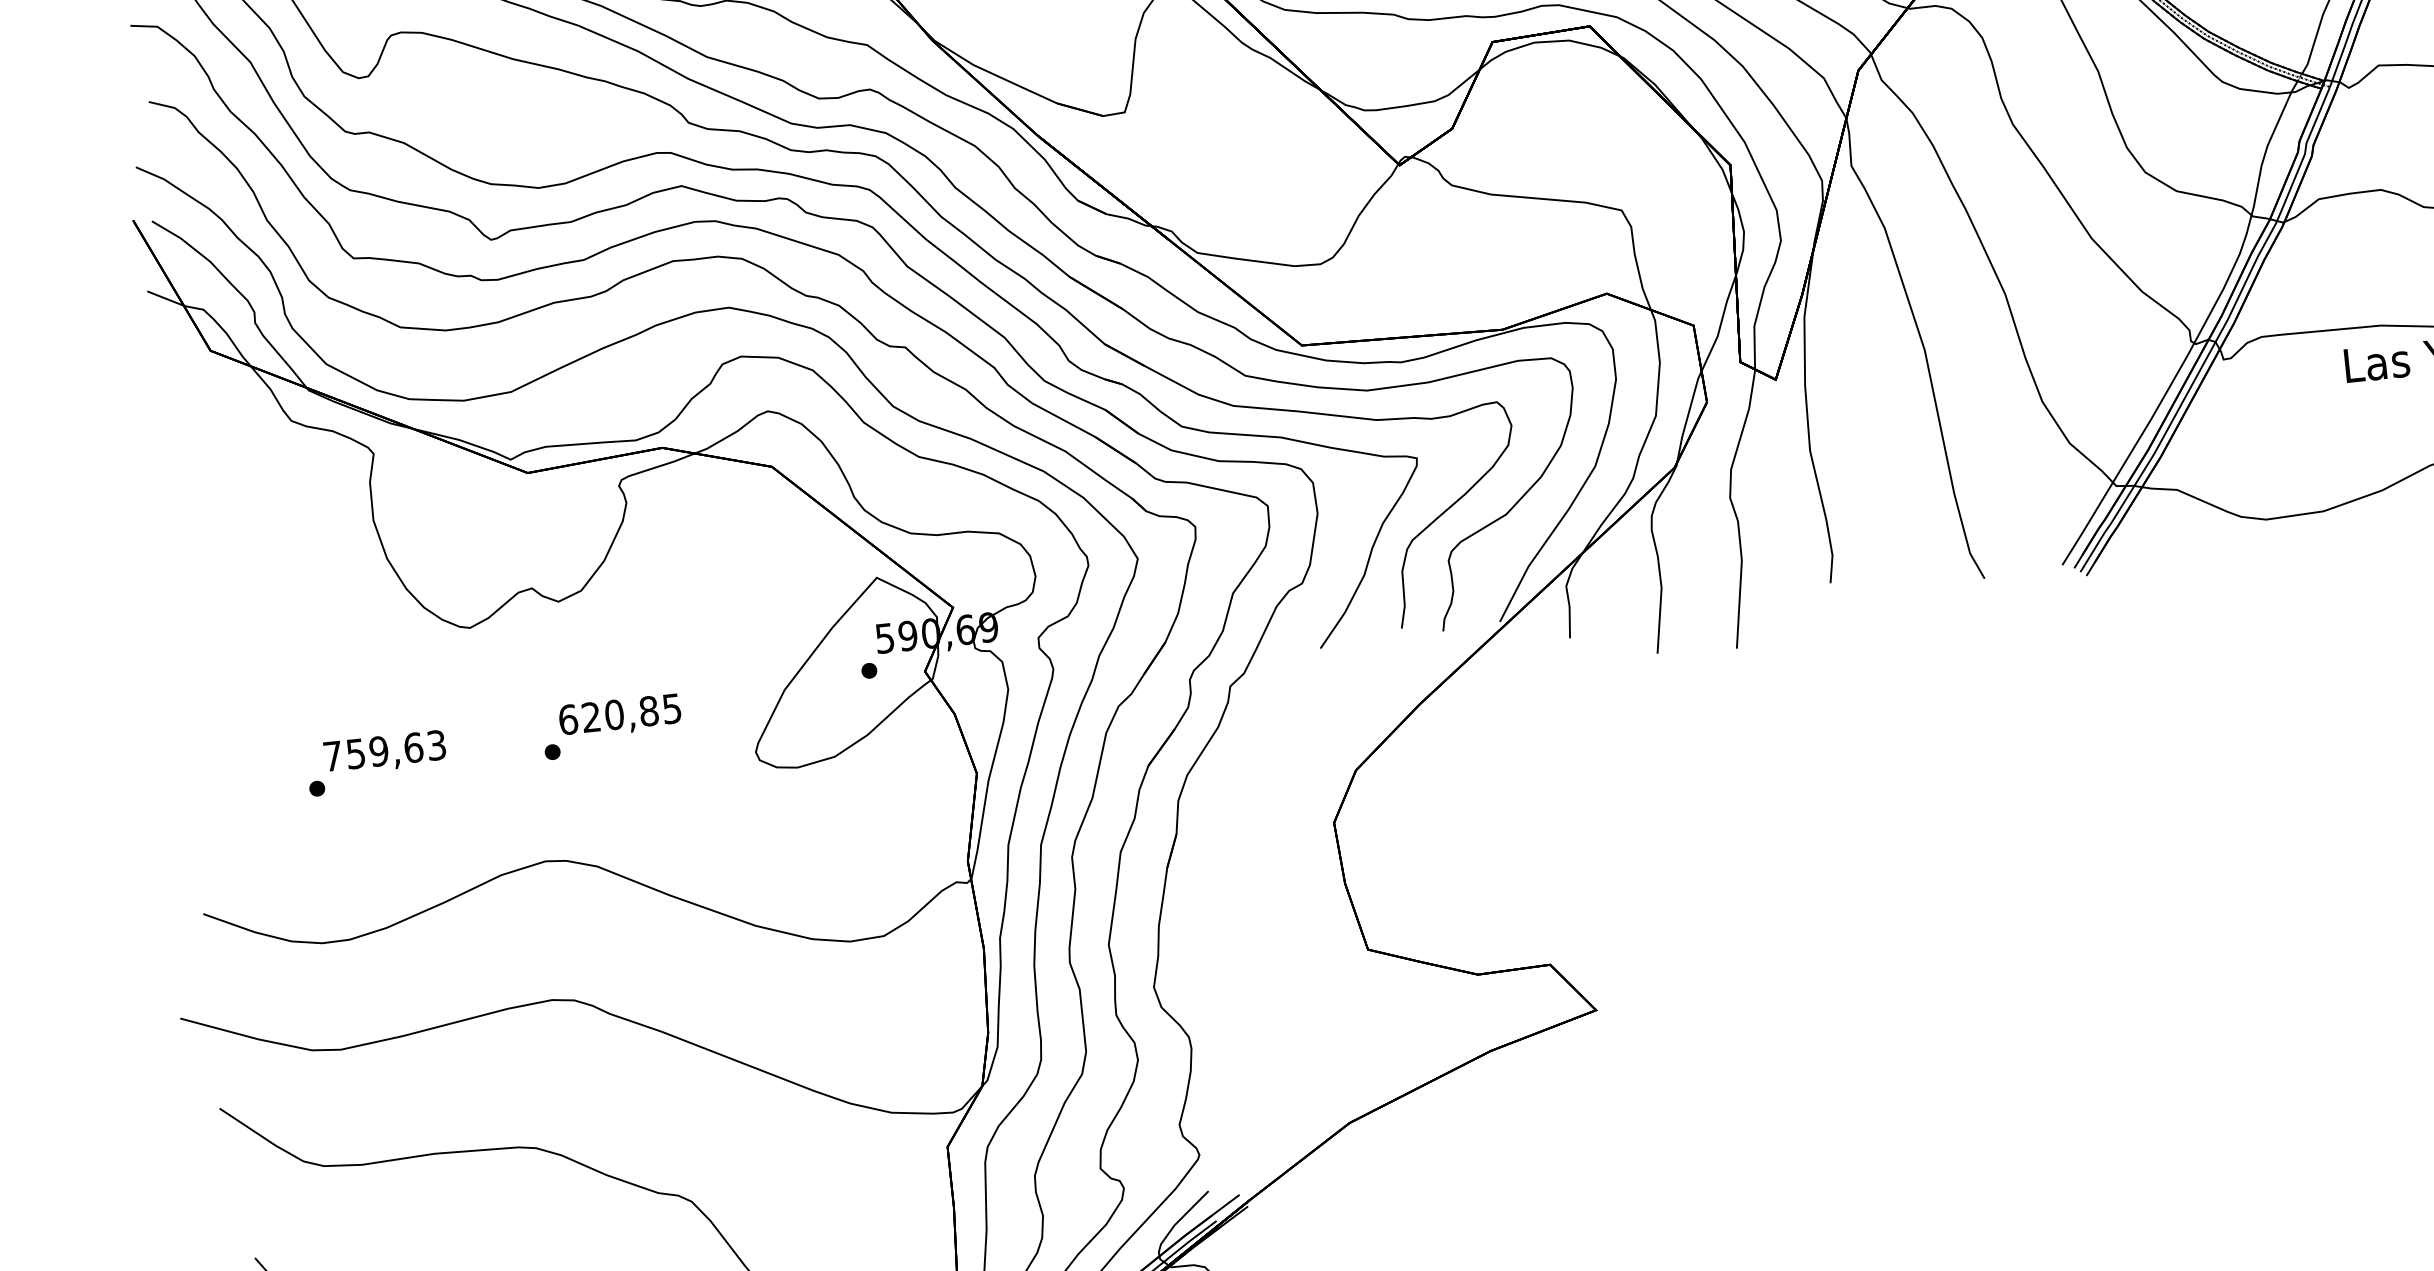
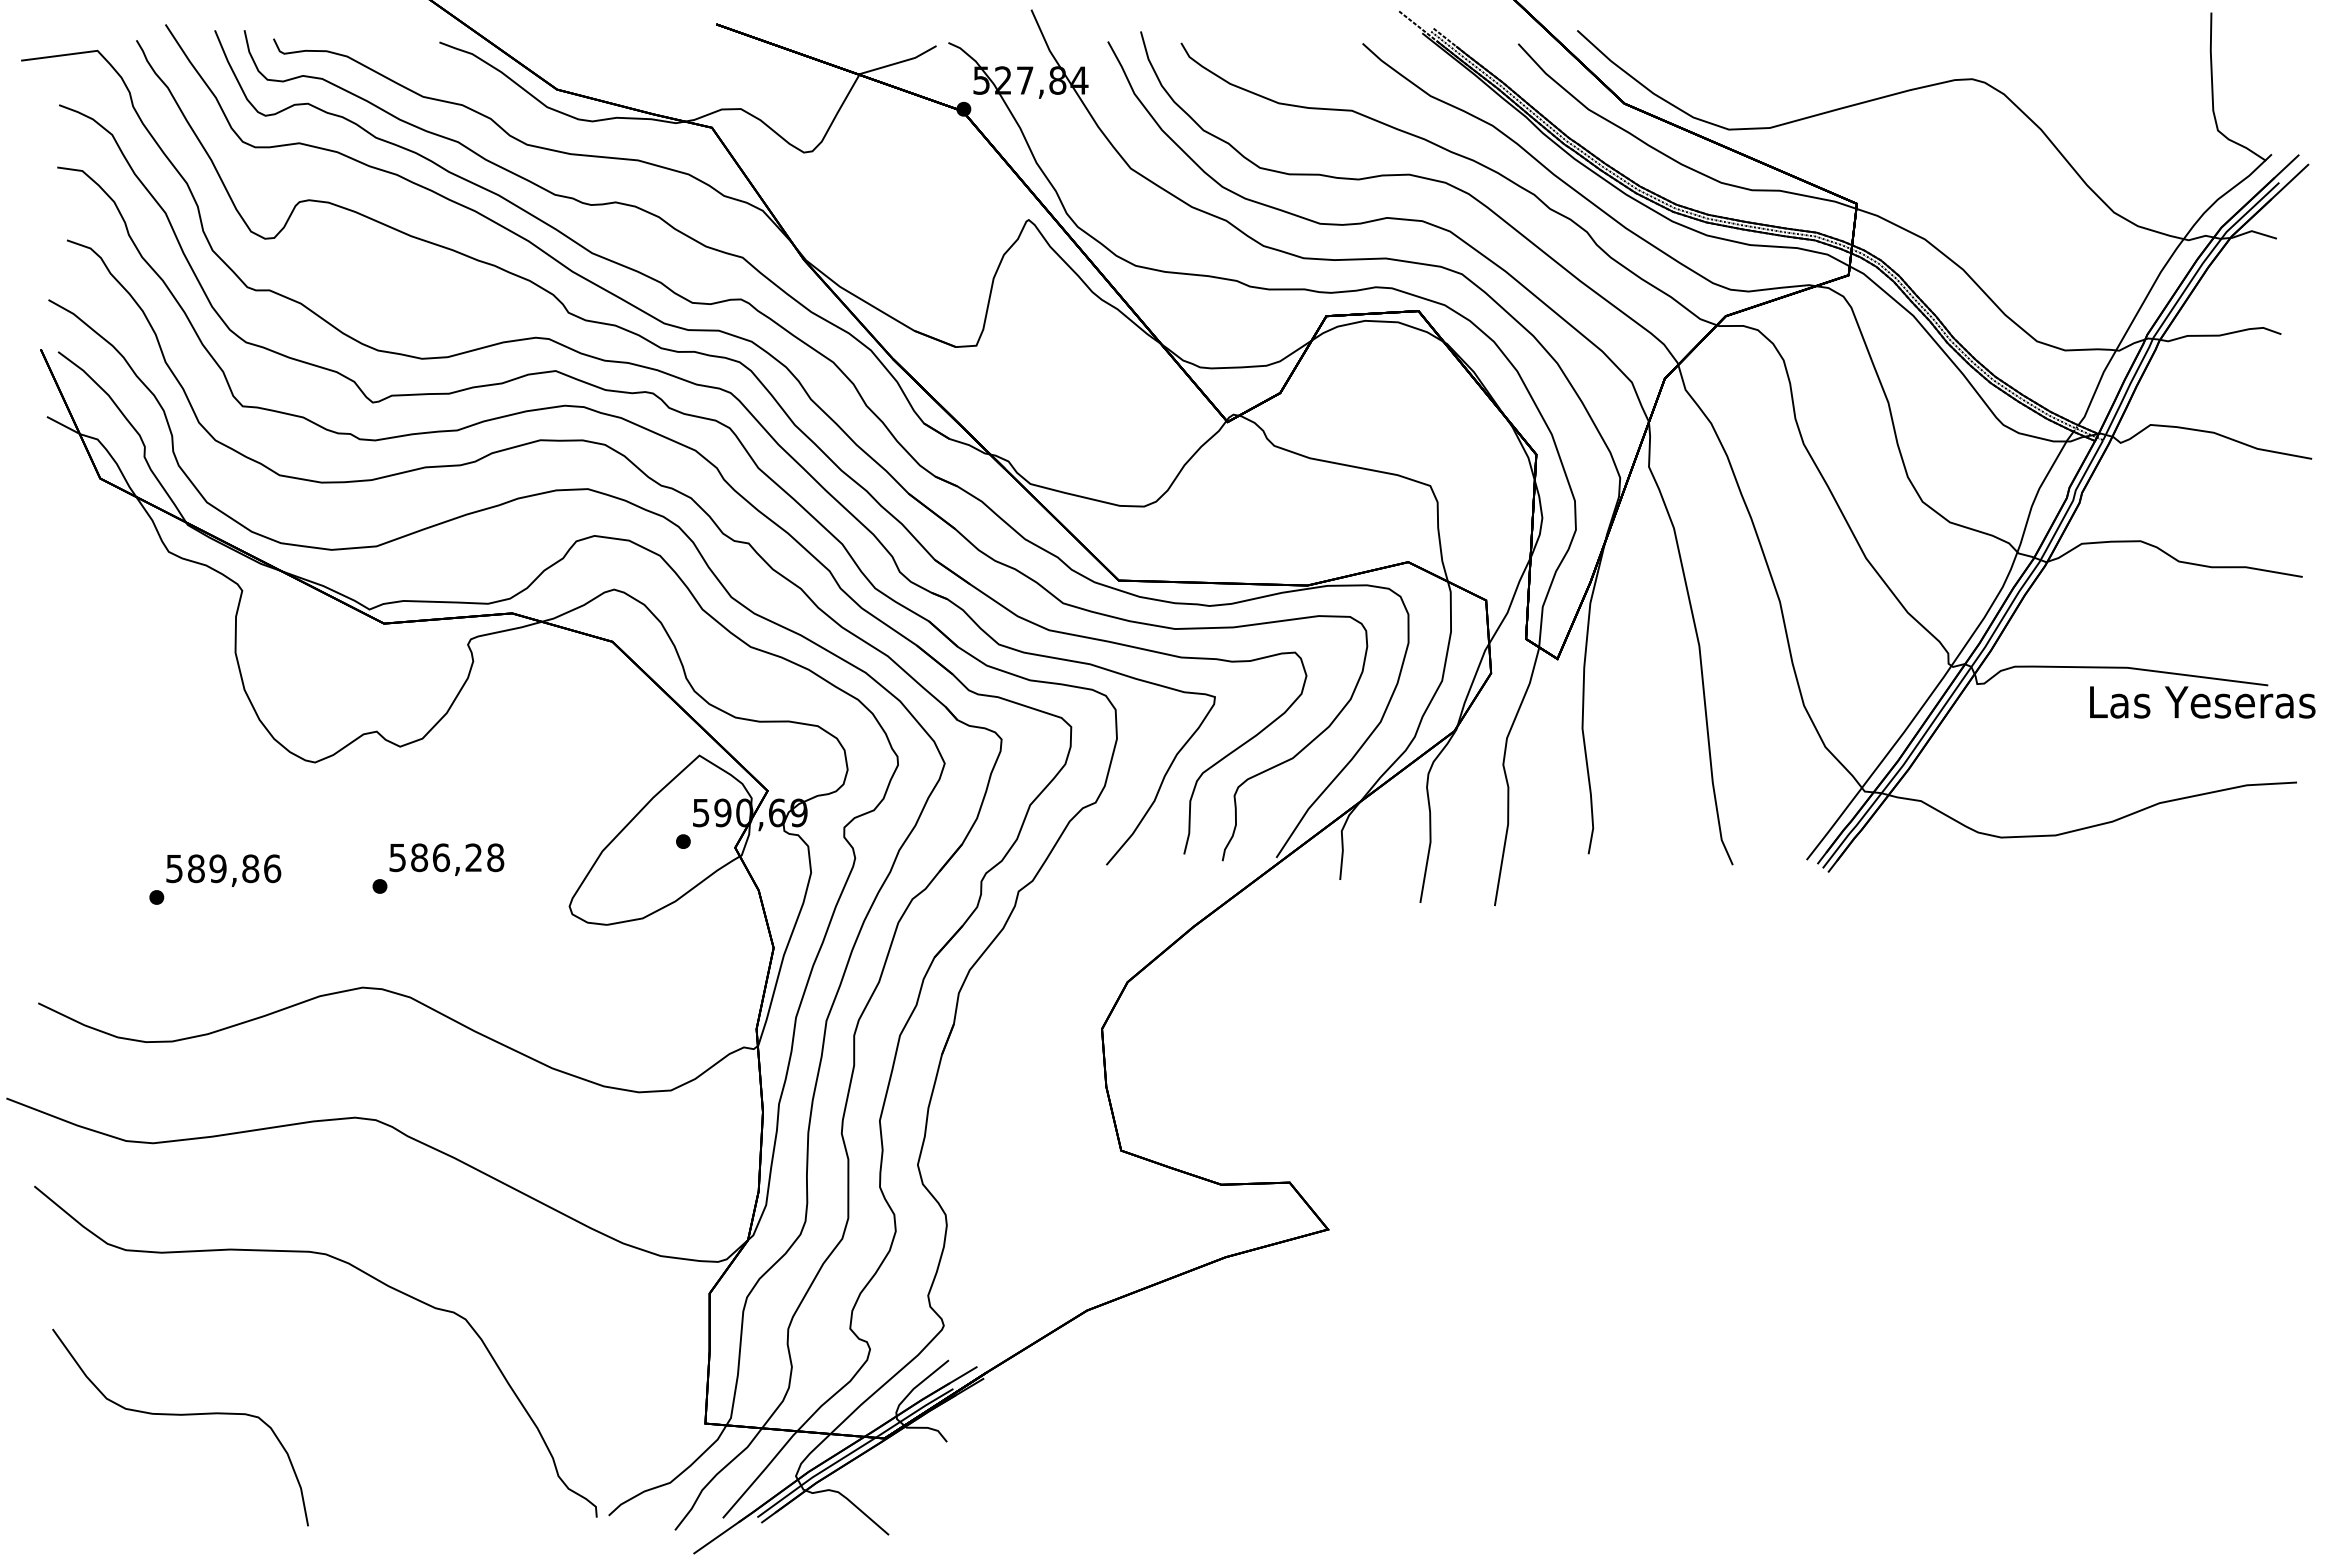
text: (619, 714) -> (446, 857), 620,85 -> 586,28
text: (384, 750) -> (223, 868), 759,63 -> 589,86

